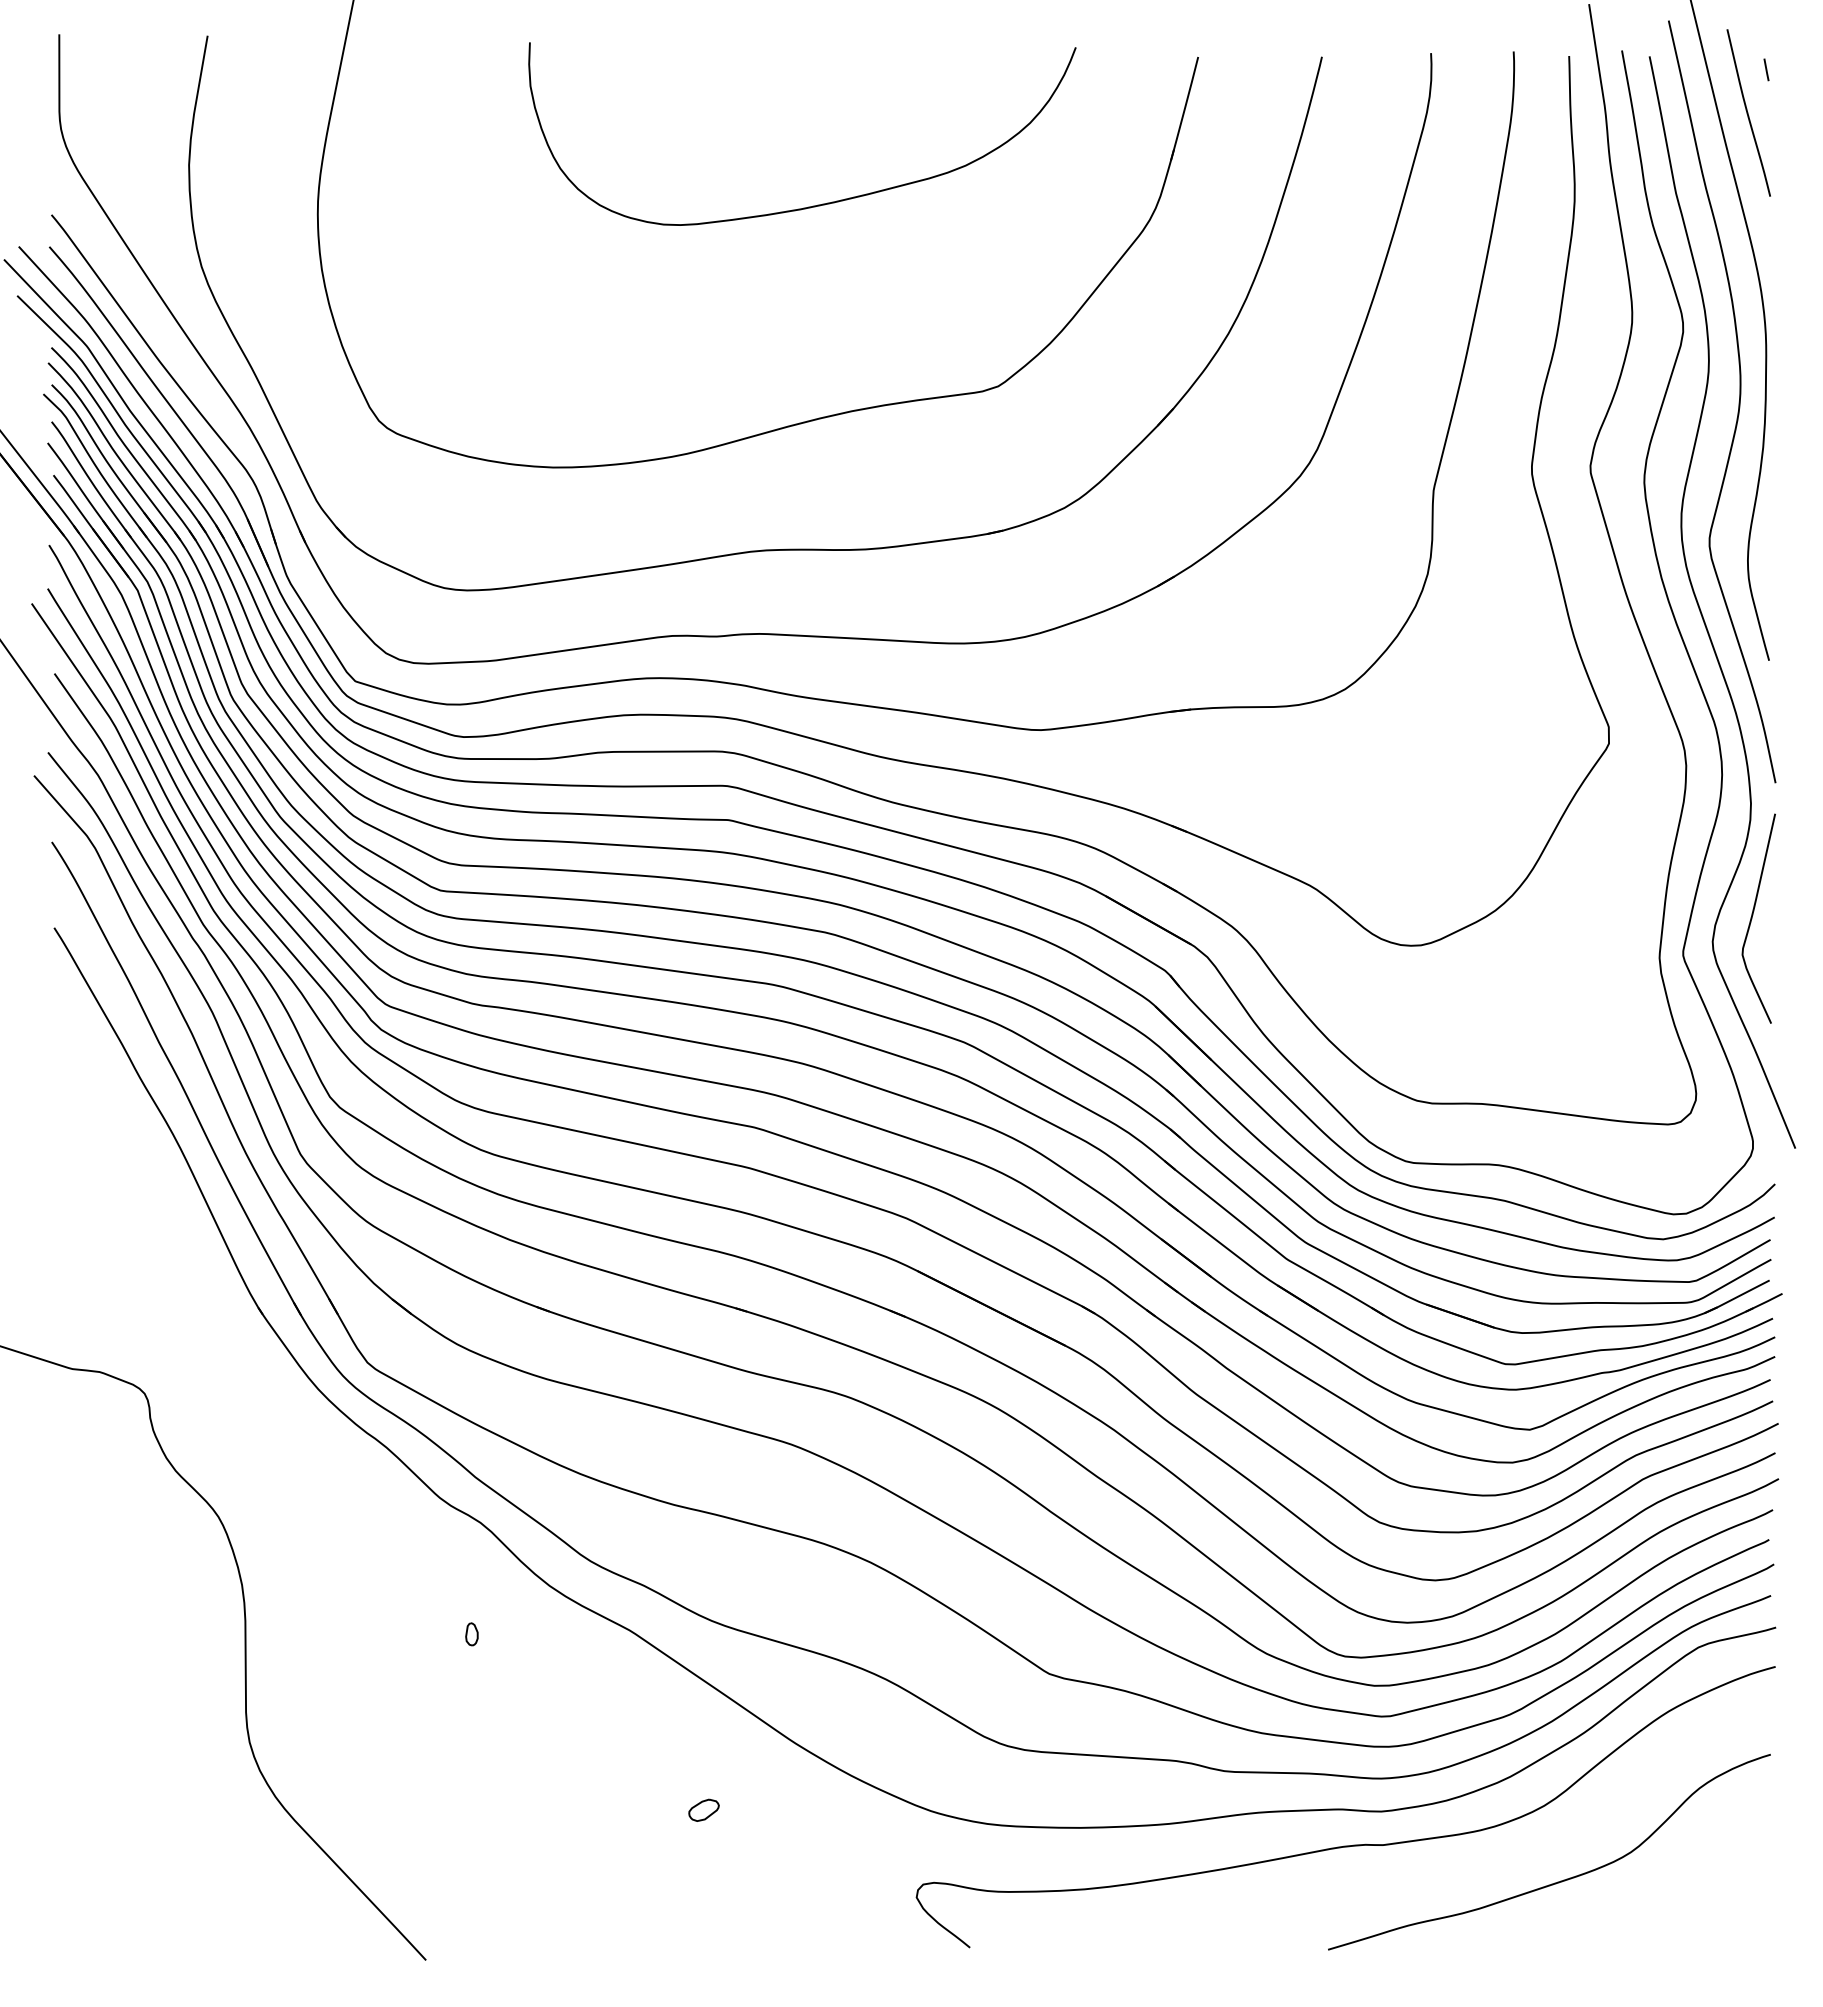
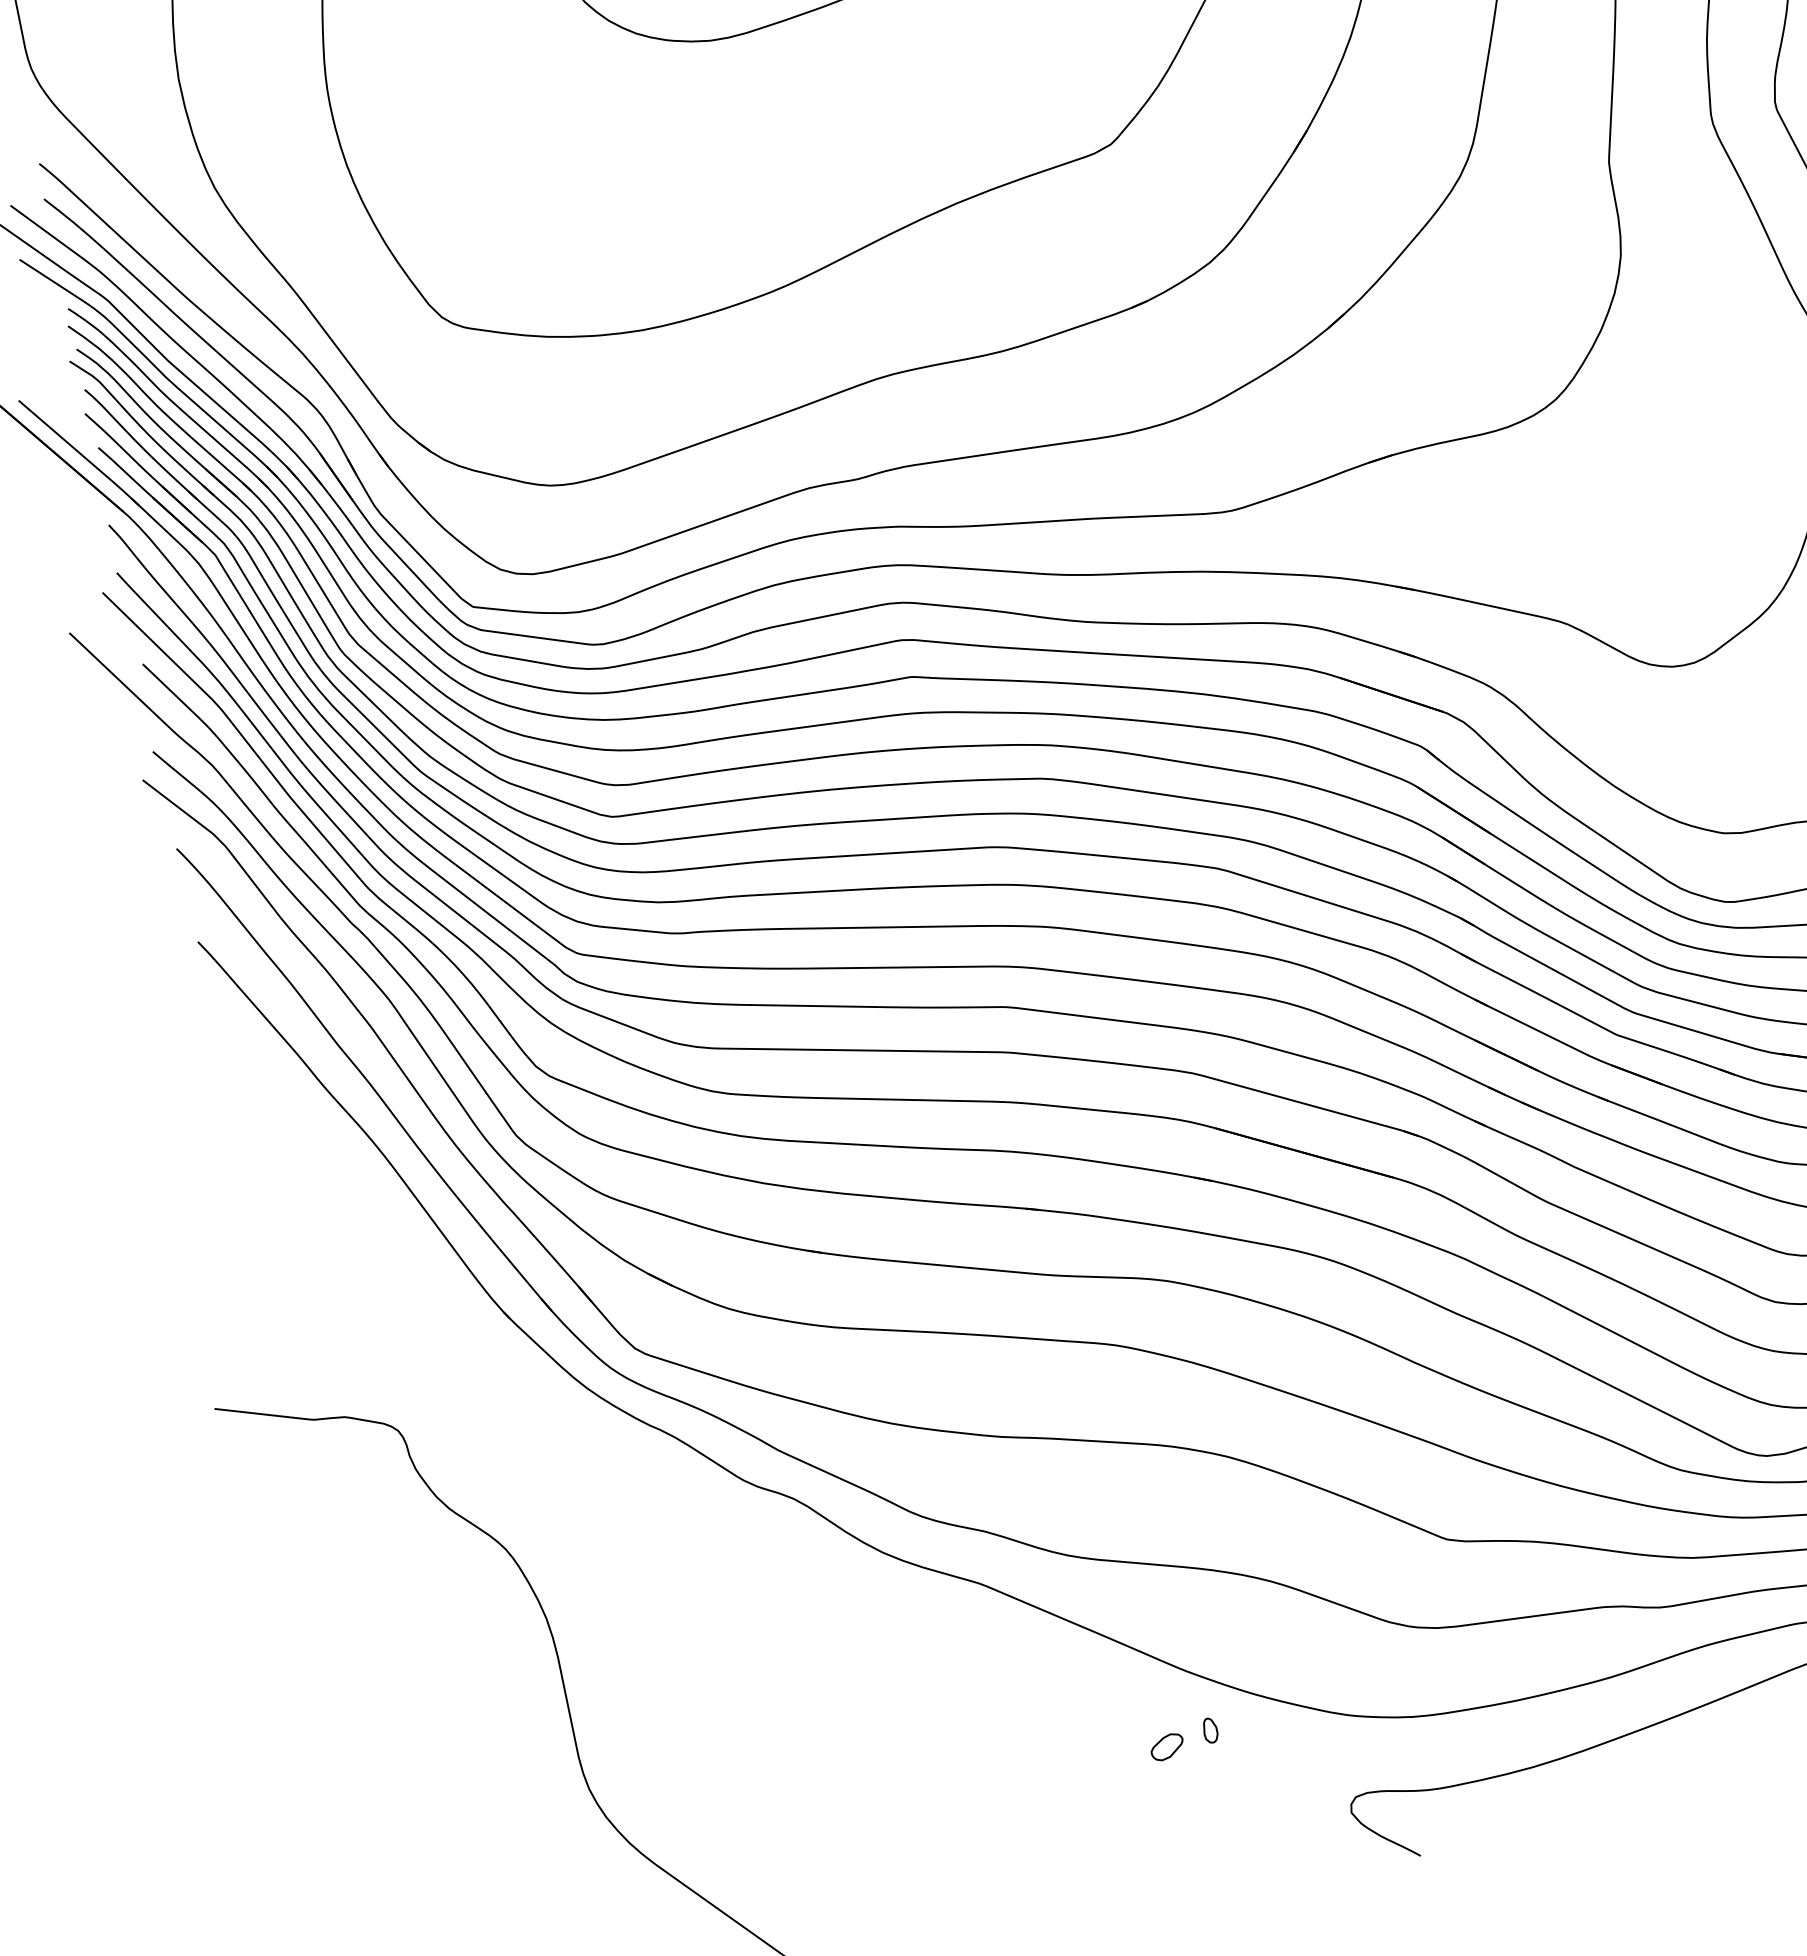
part: (471, 1634) -> (1209, 1730), moved
part: (703, 1809) -> (1166, 1746), moved

